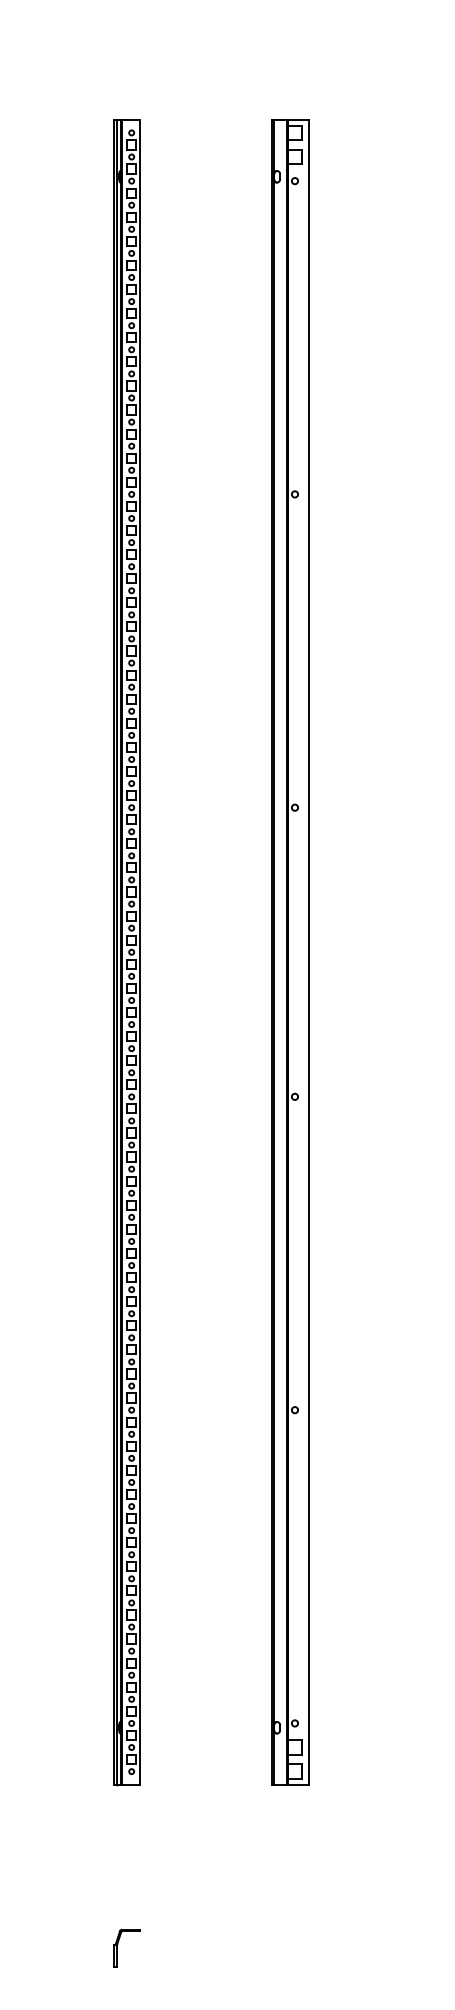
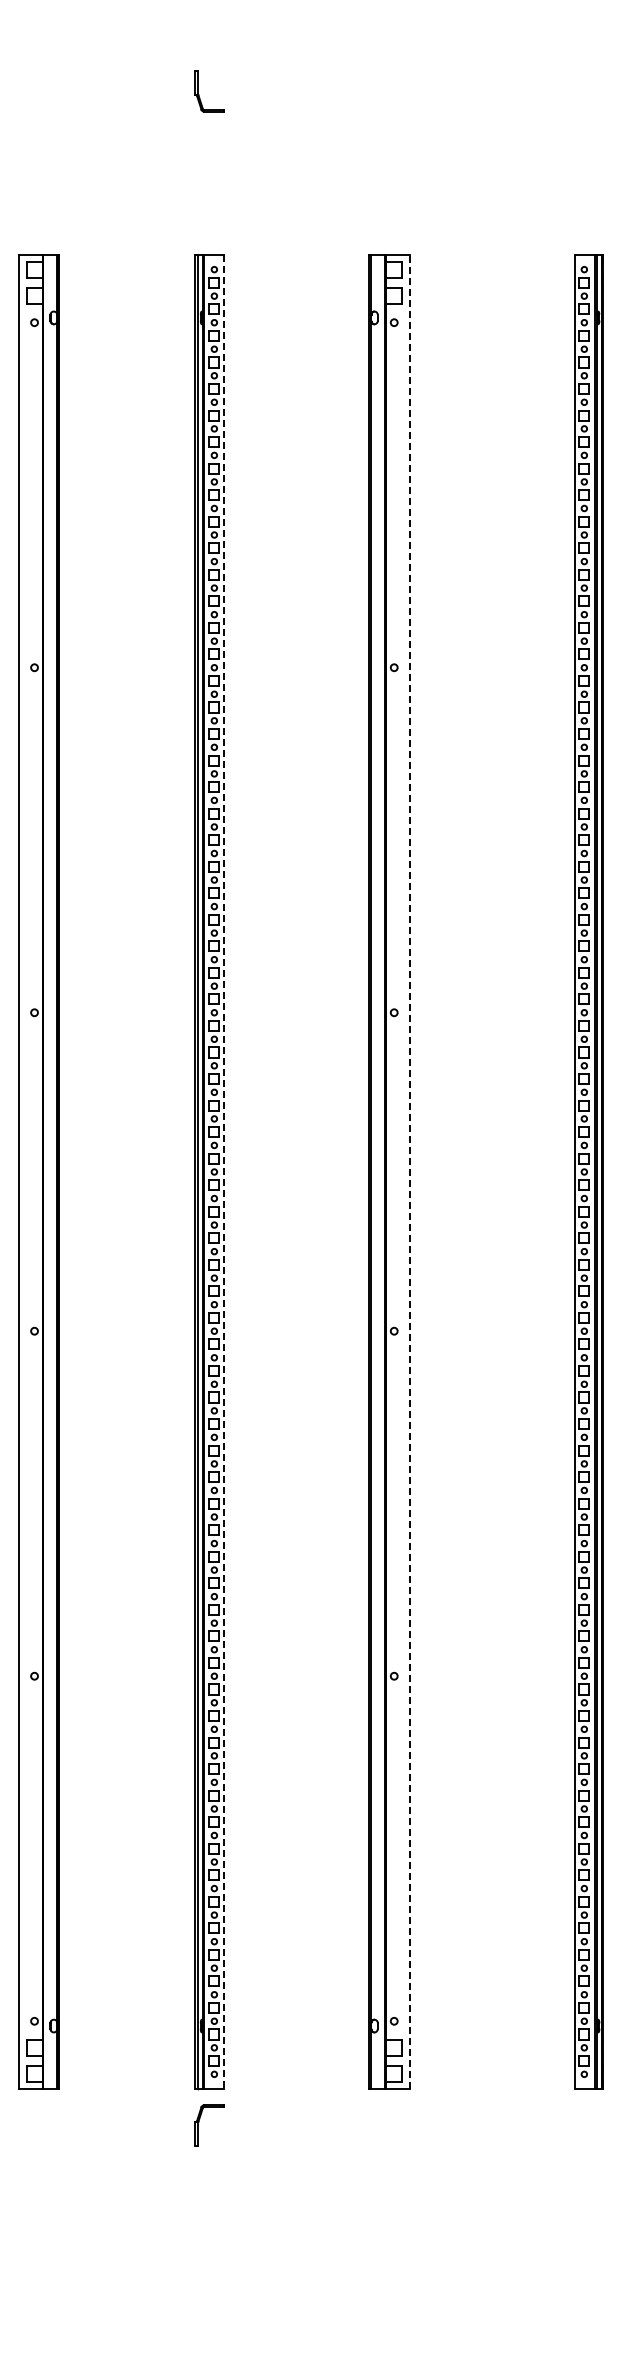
line: (139, 952) -> (223, 1172), solid -> dashed
line: (309, 952) -> (410, 1172), solid -> dashed
part: (118, 1945) -> (199, 2122), moved

